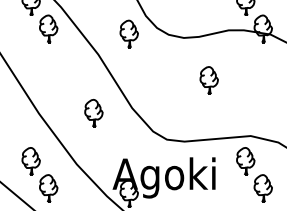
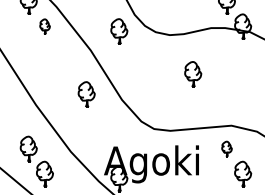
part: (48, 28) -> (44, 26), size x0.6
part: (93, 113) -> (86, 94), moved
part: (245, 161) -> (226, 149), size x0.6

